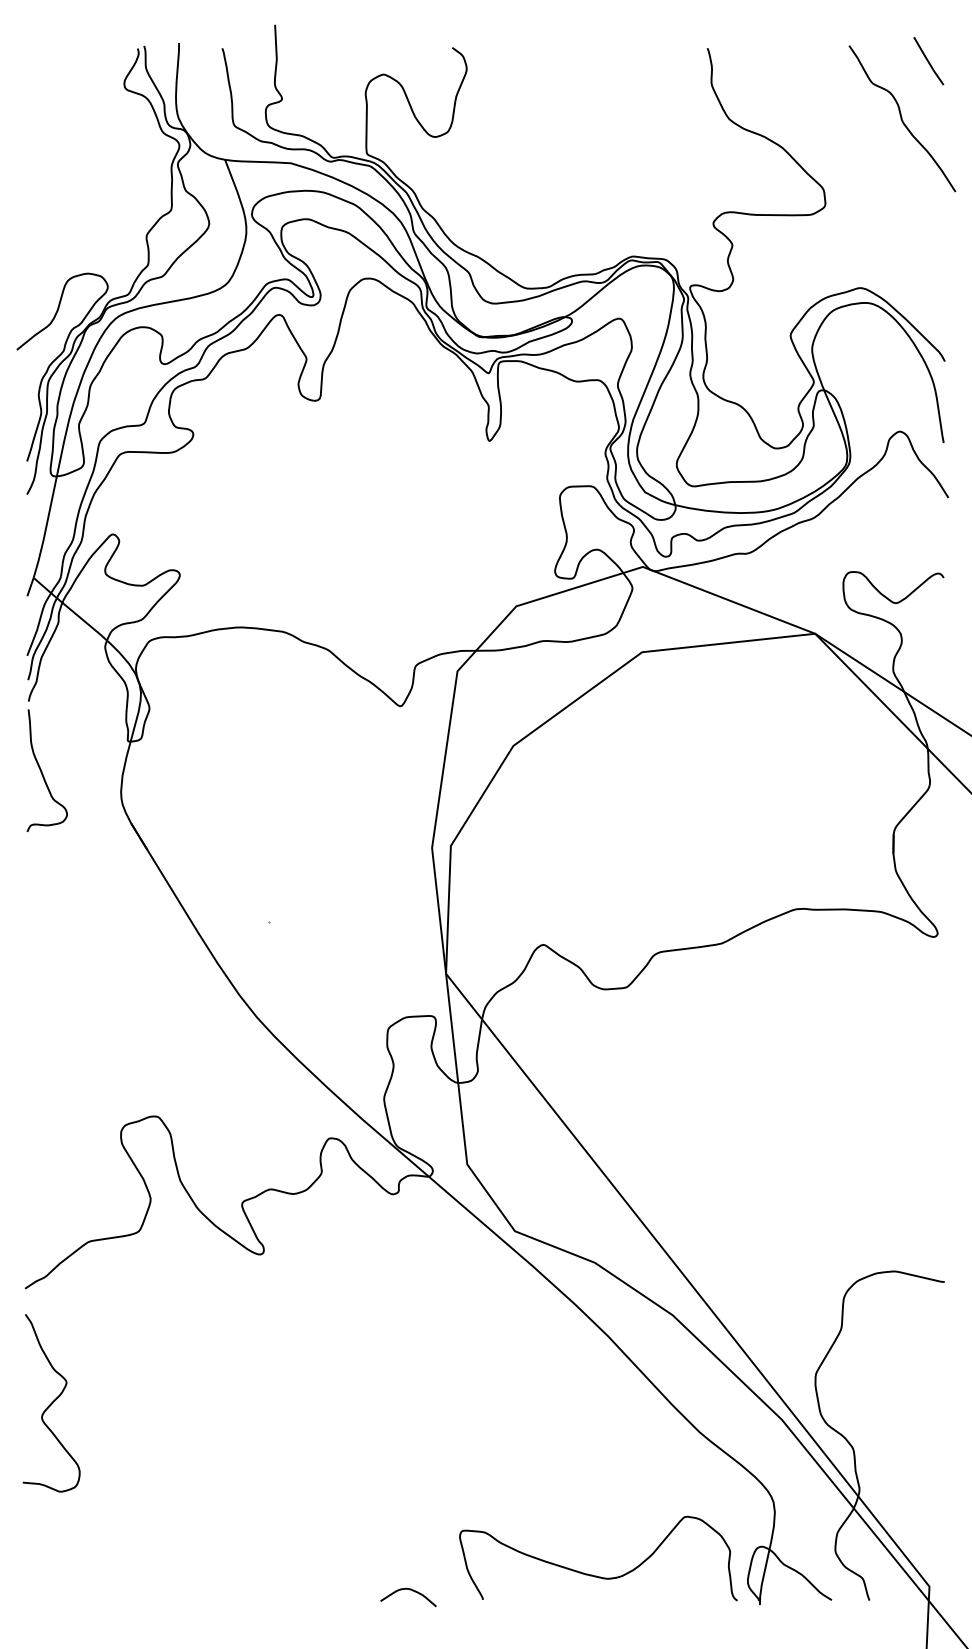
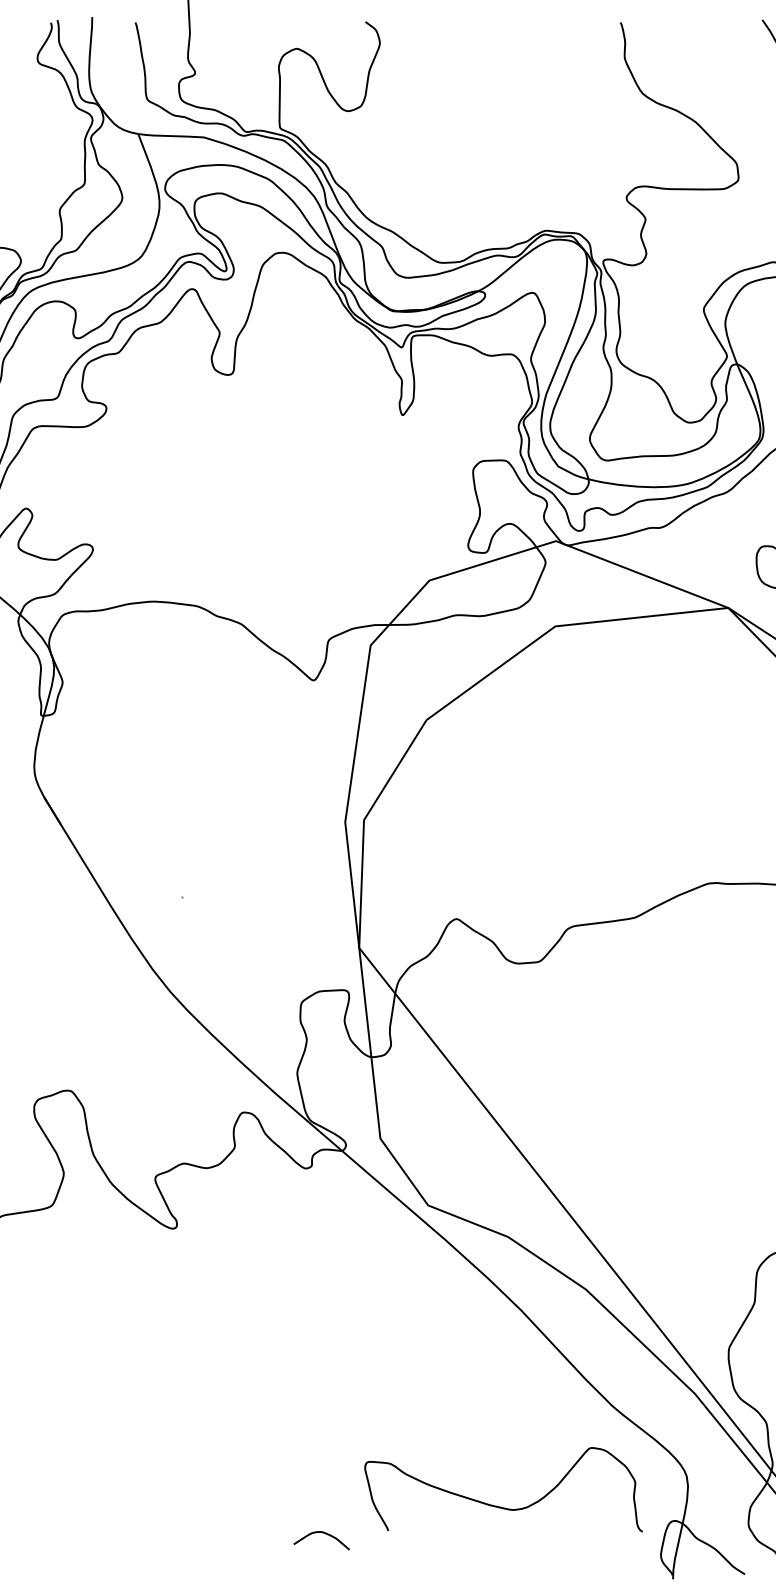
curve: (592, 1574) -> (497, 1505), moved
curve: (409, 1590) -> (322, 1533), moved

